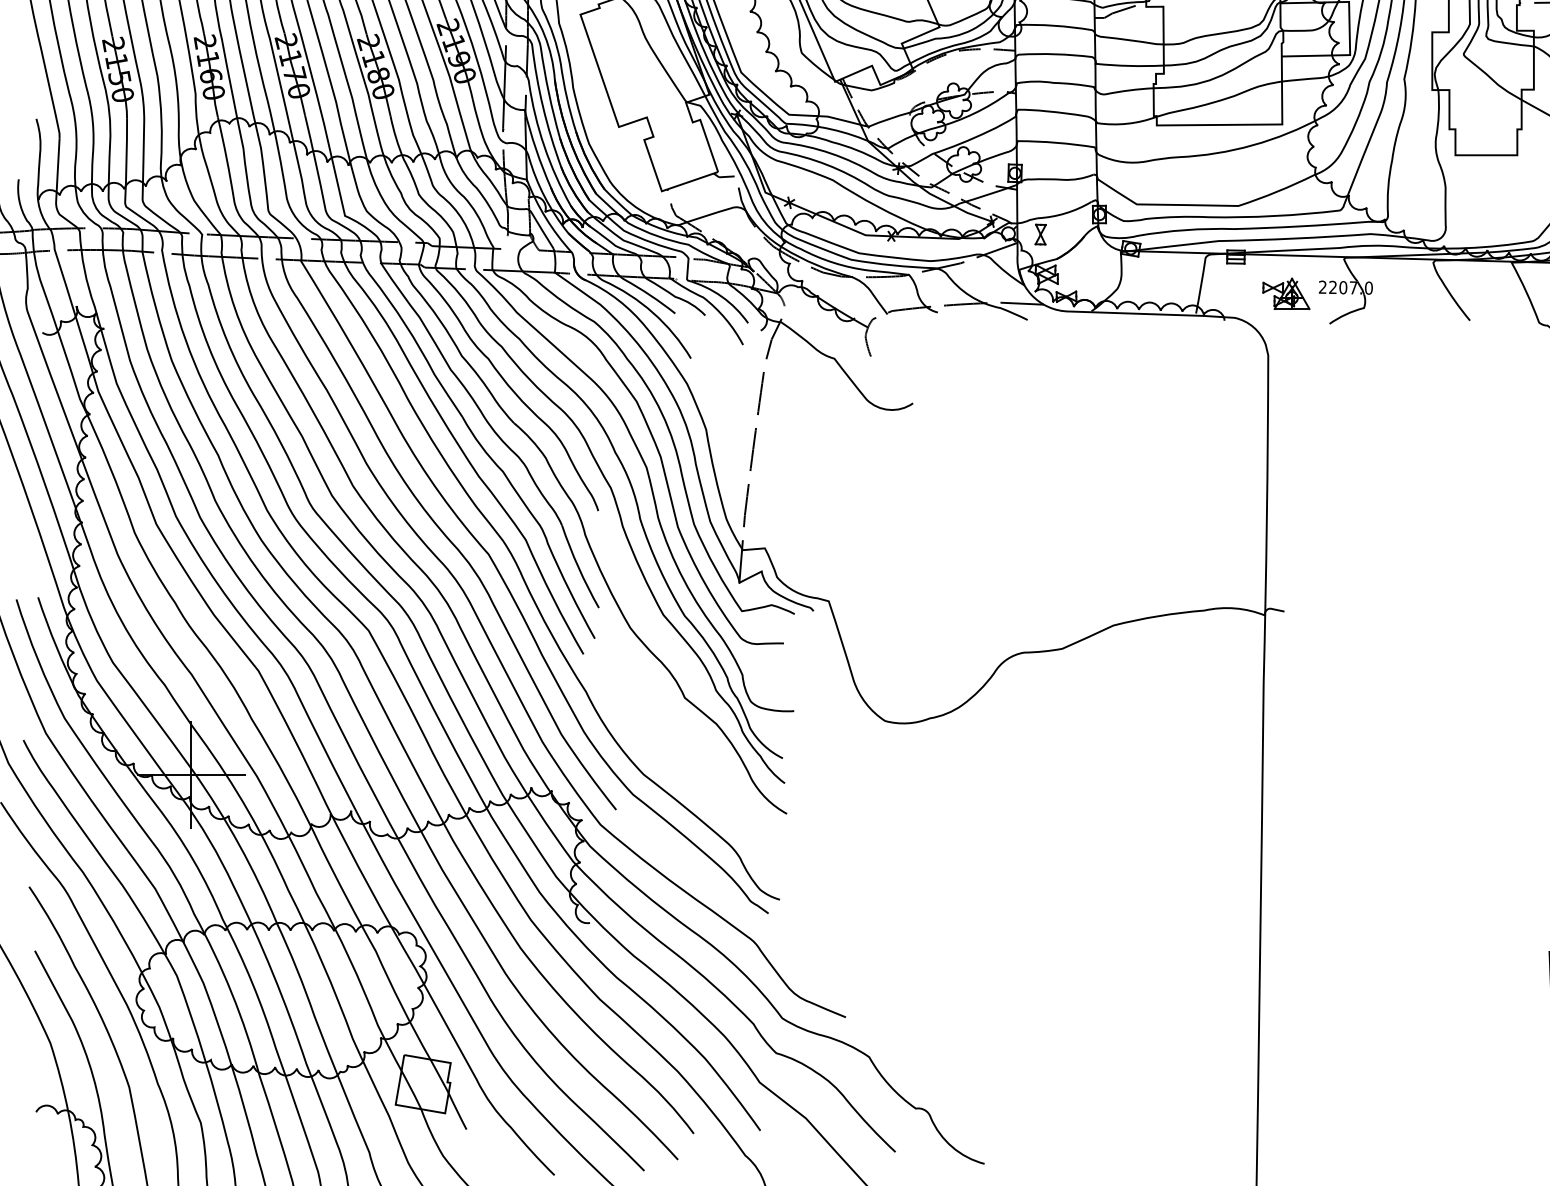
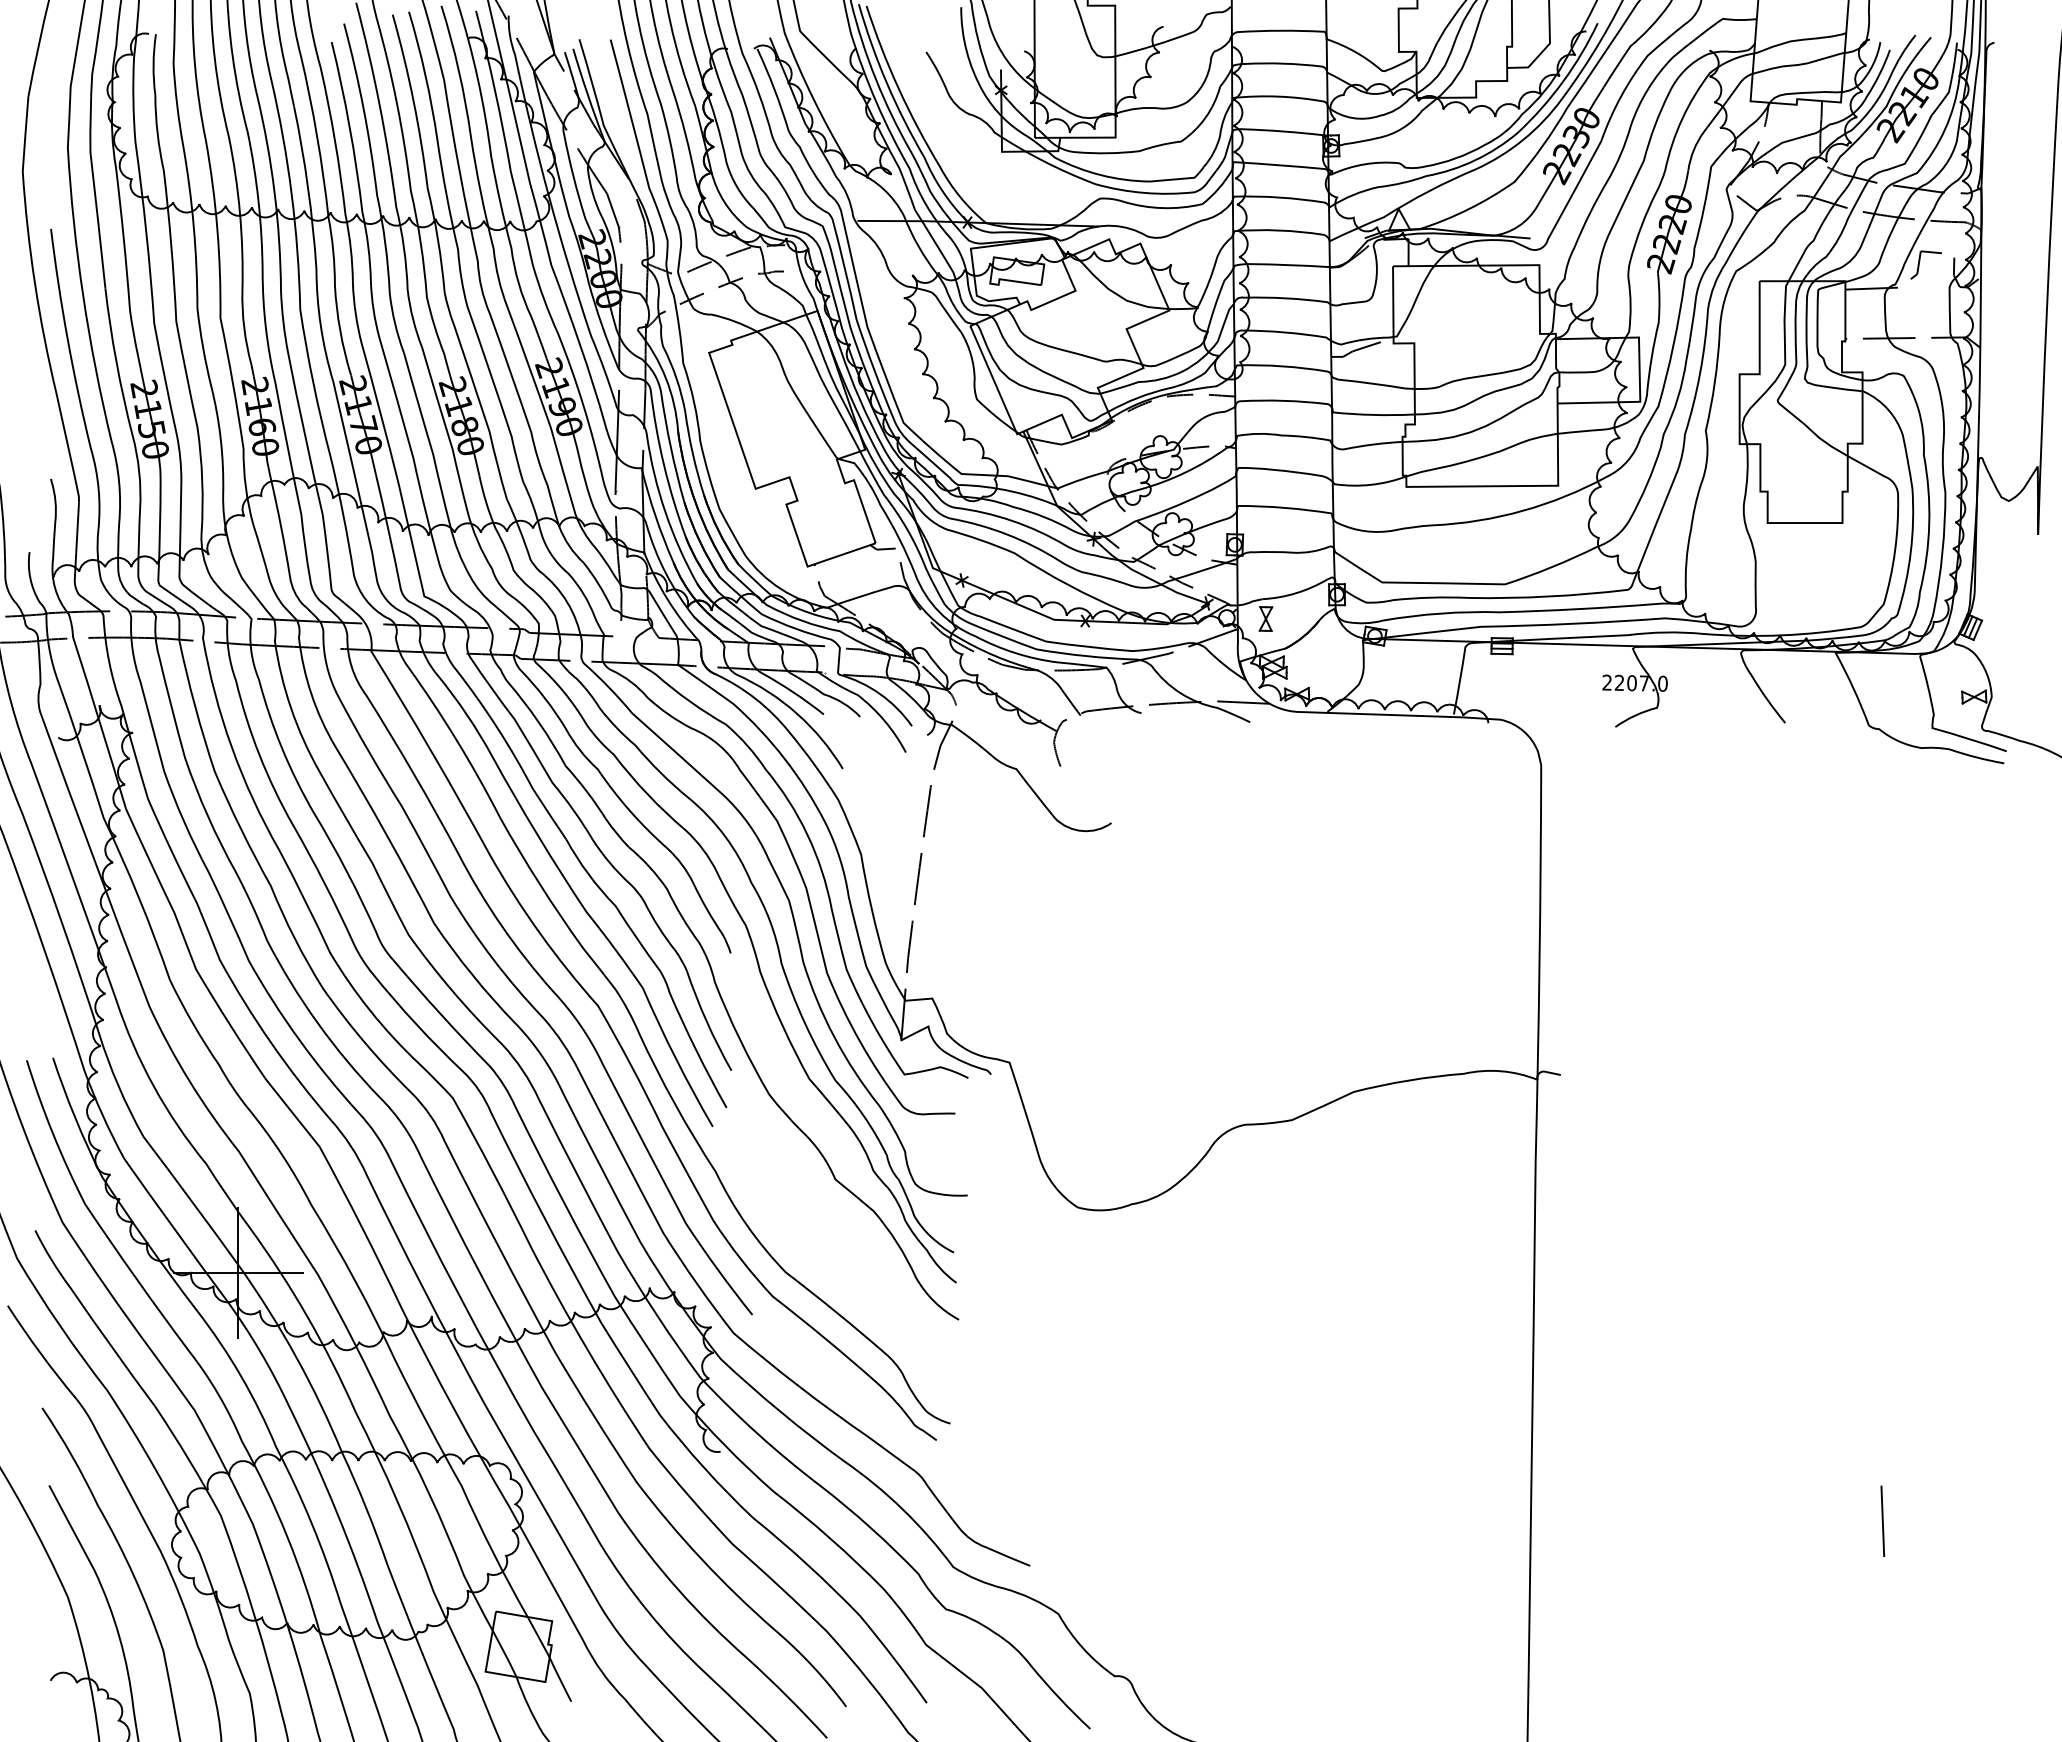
part: (1286, 293) -> (1563, 690), removed

